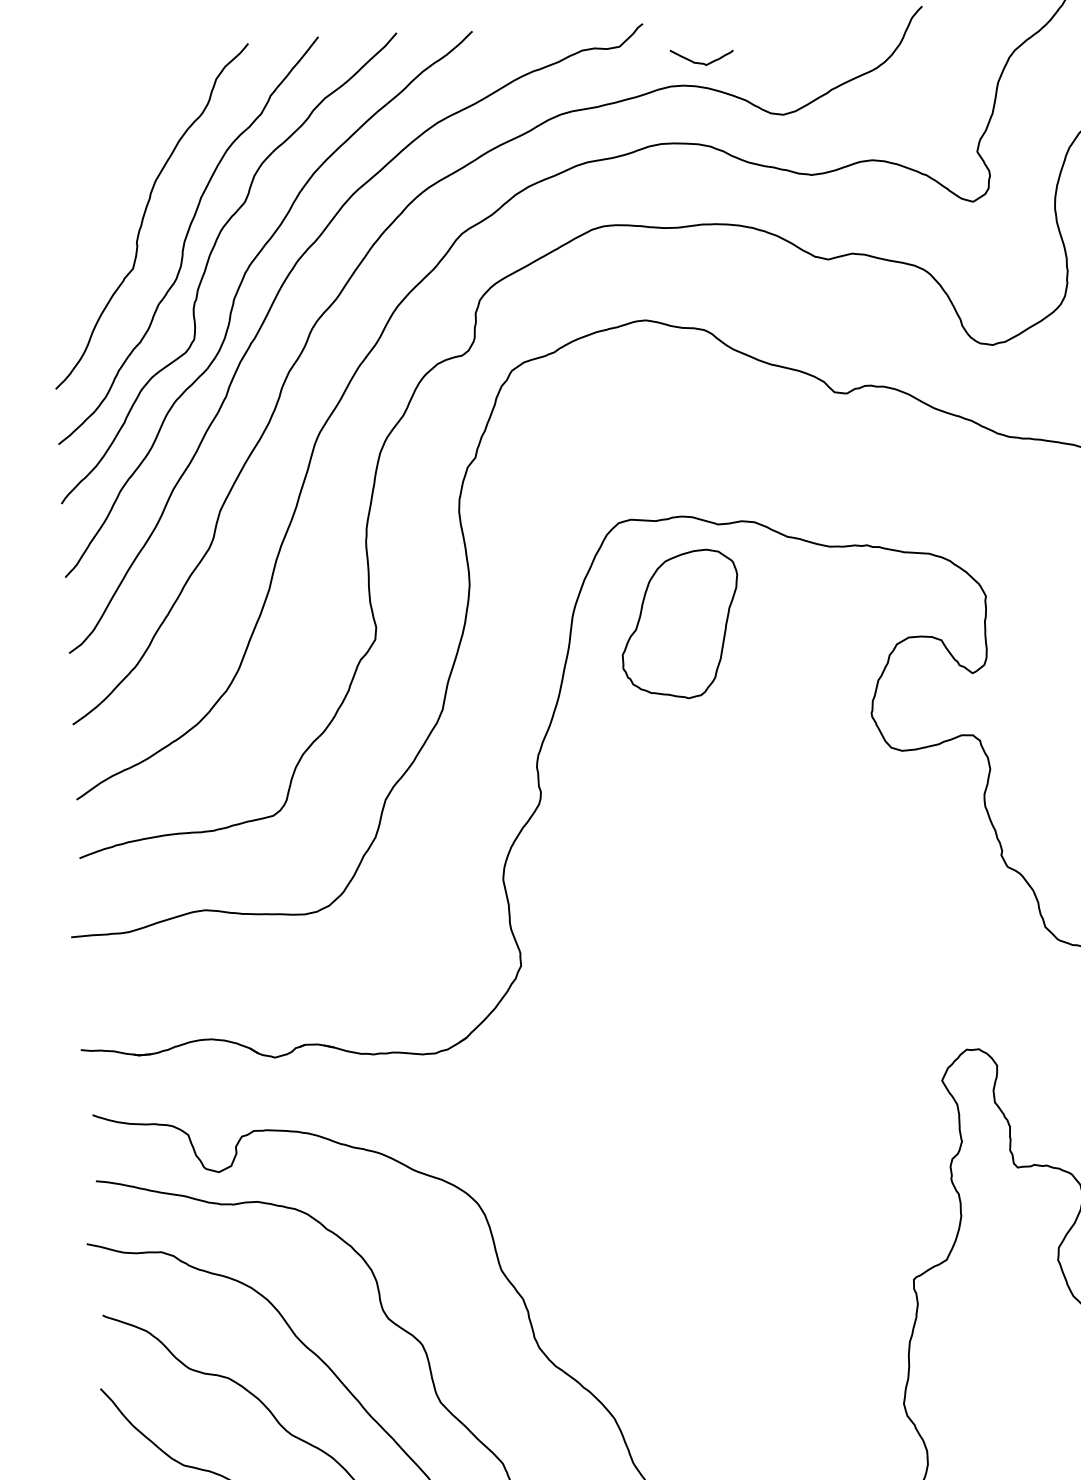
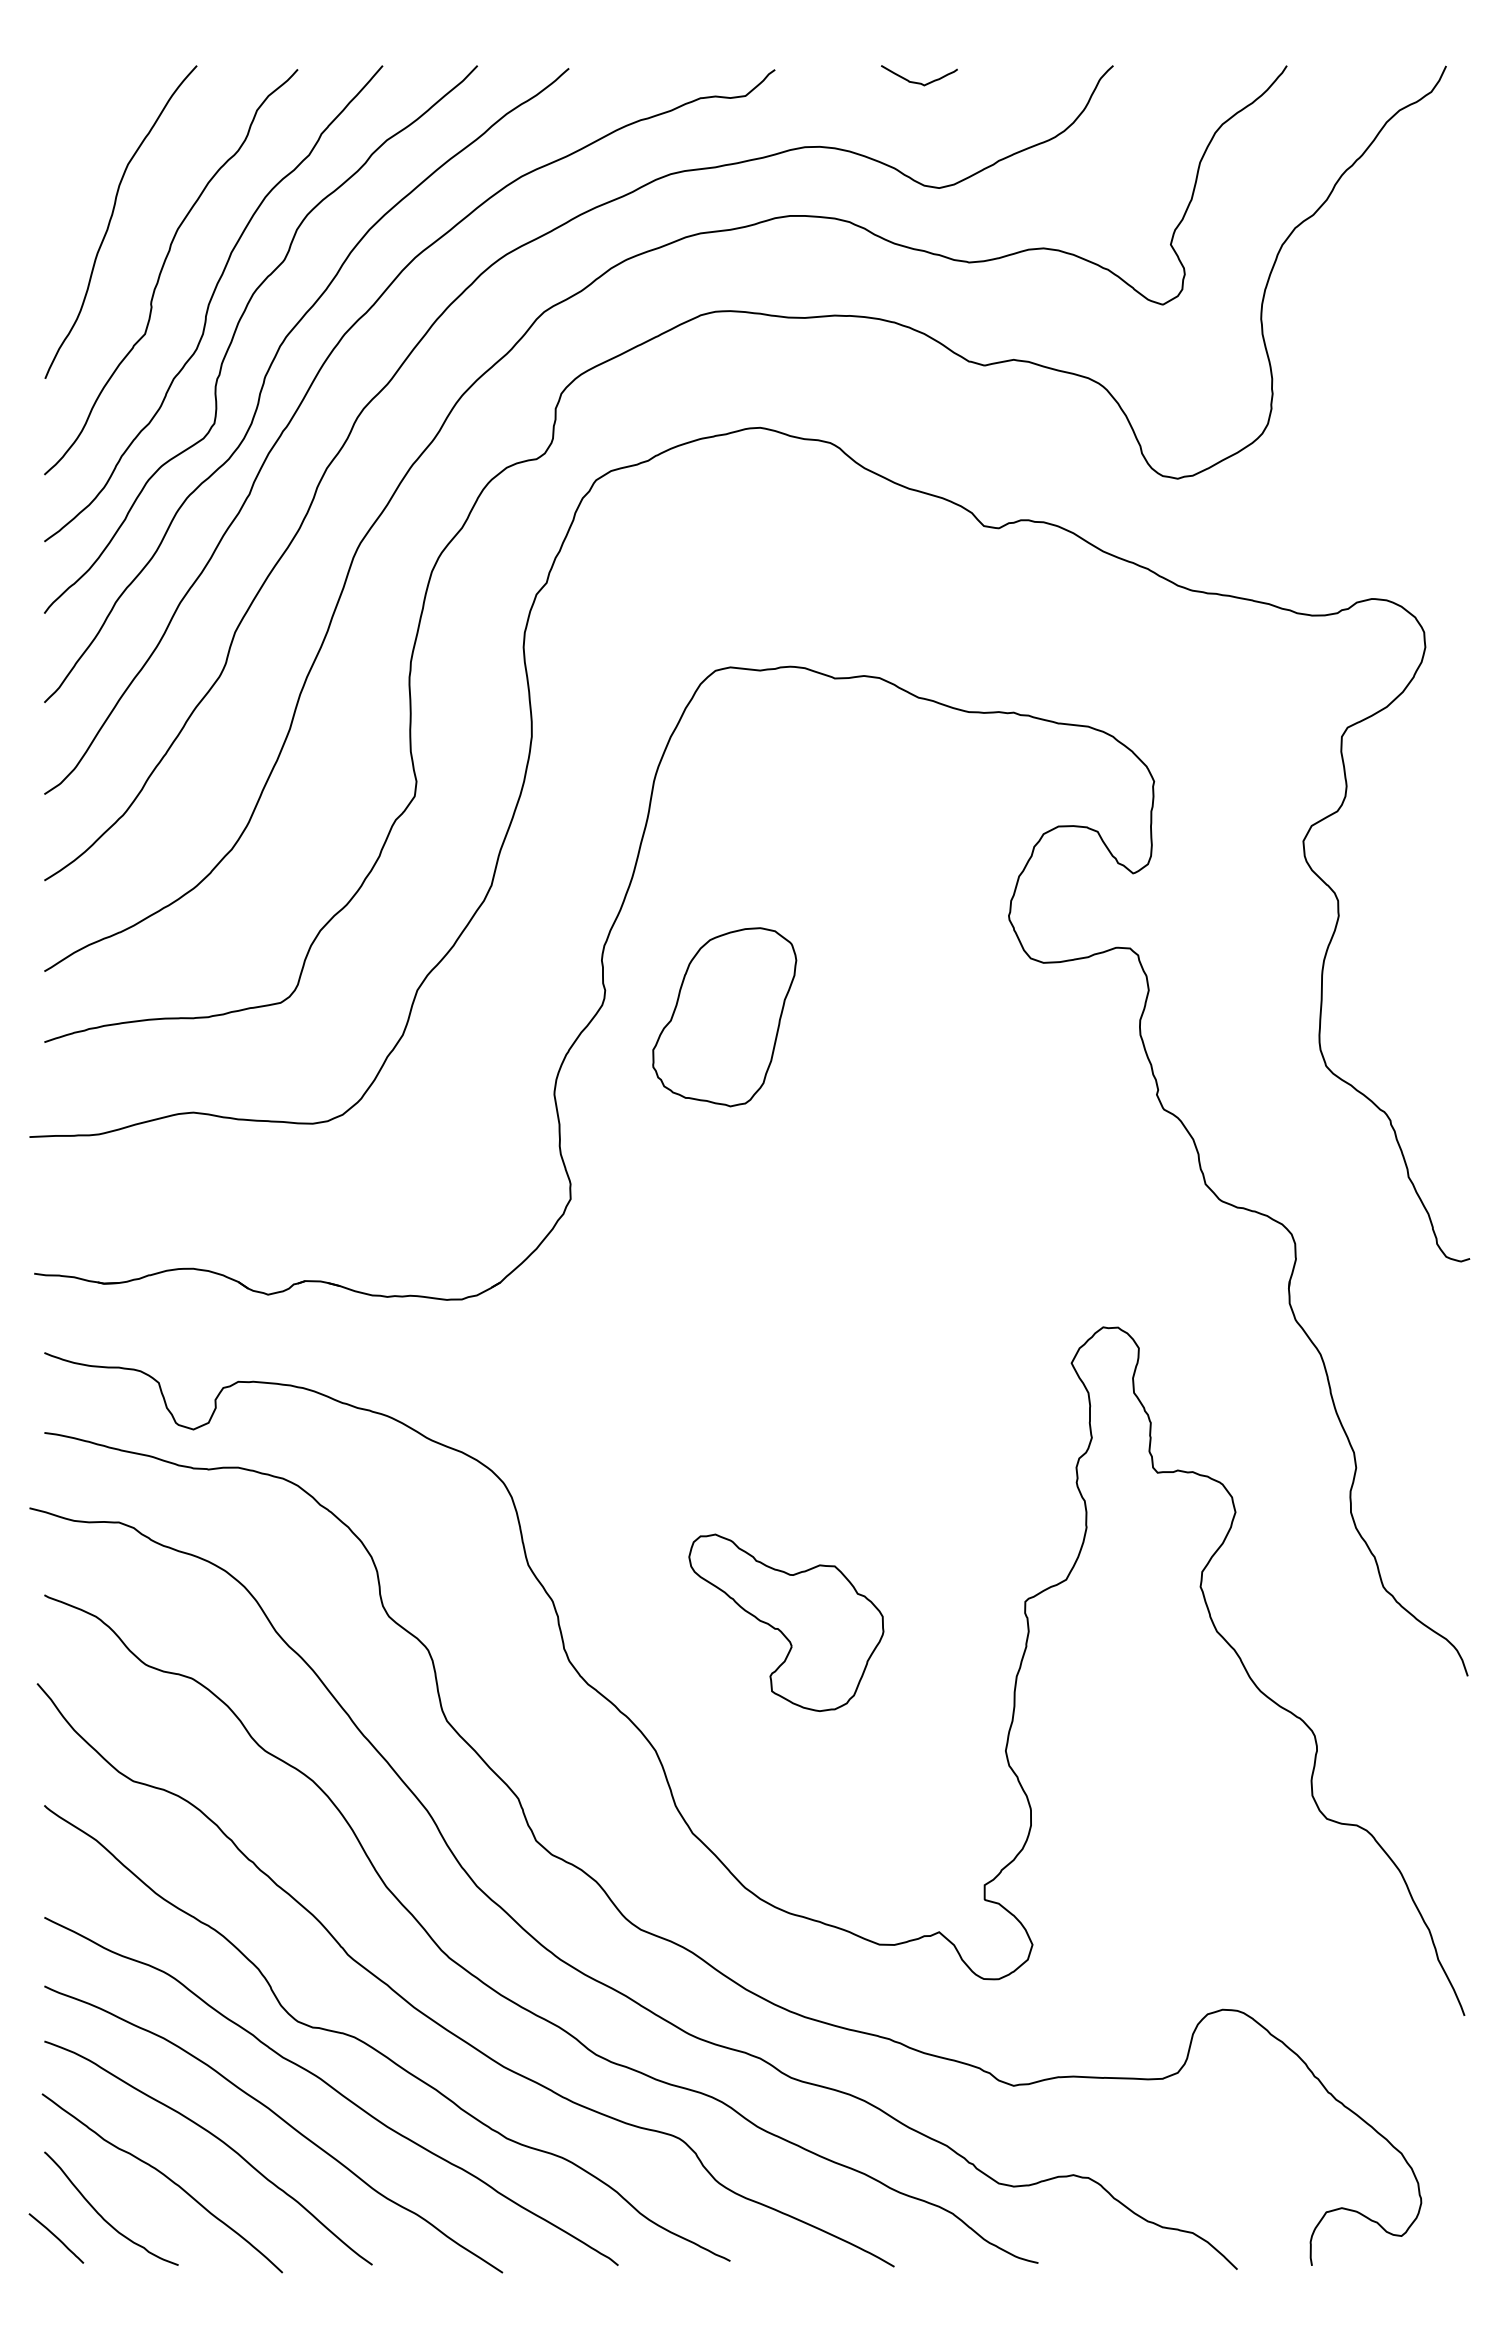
curve: (702, 62) -> (919, 82), moved
curve: (101, 173) -> (112, 217), added
part: (680, 625) -> (724, 1017), moved
part: (717, 1306) -> (786, 1622), added

